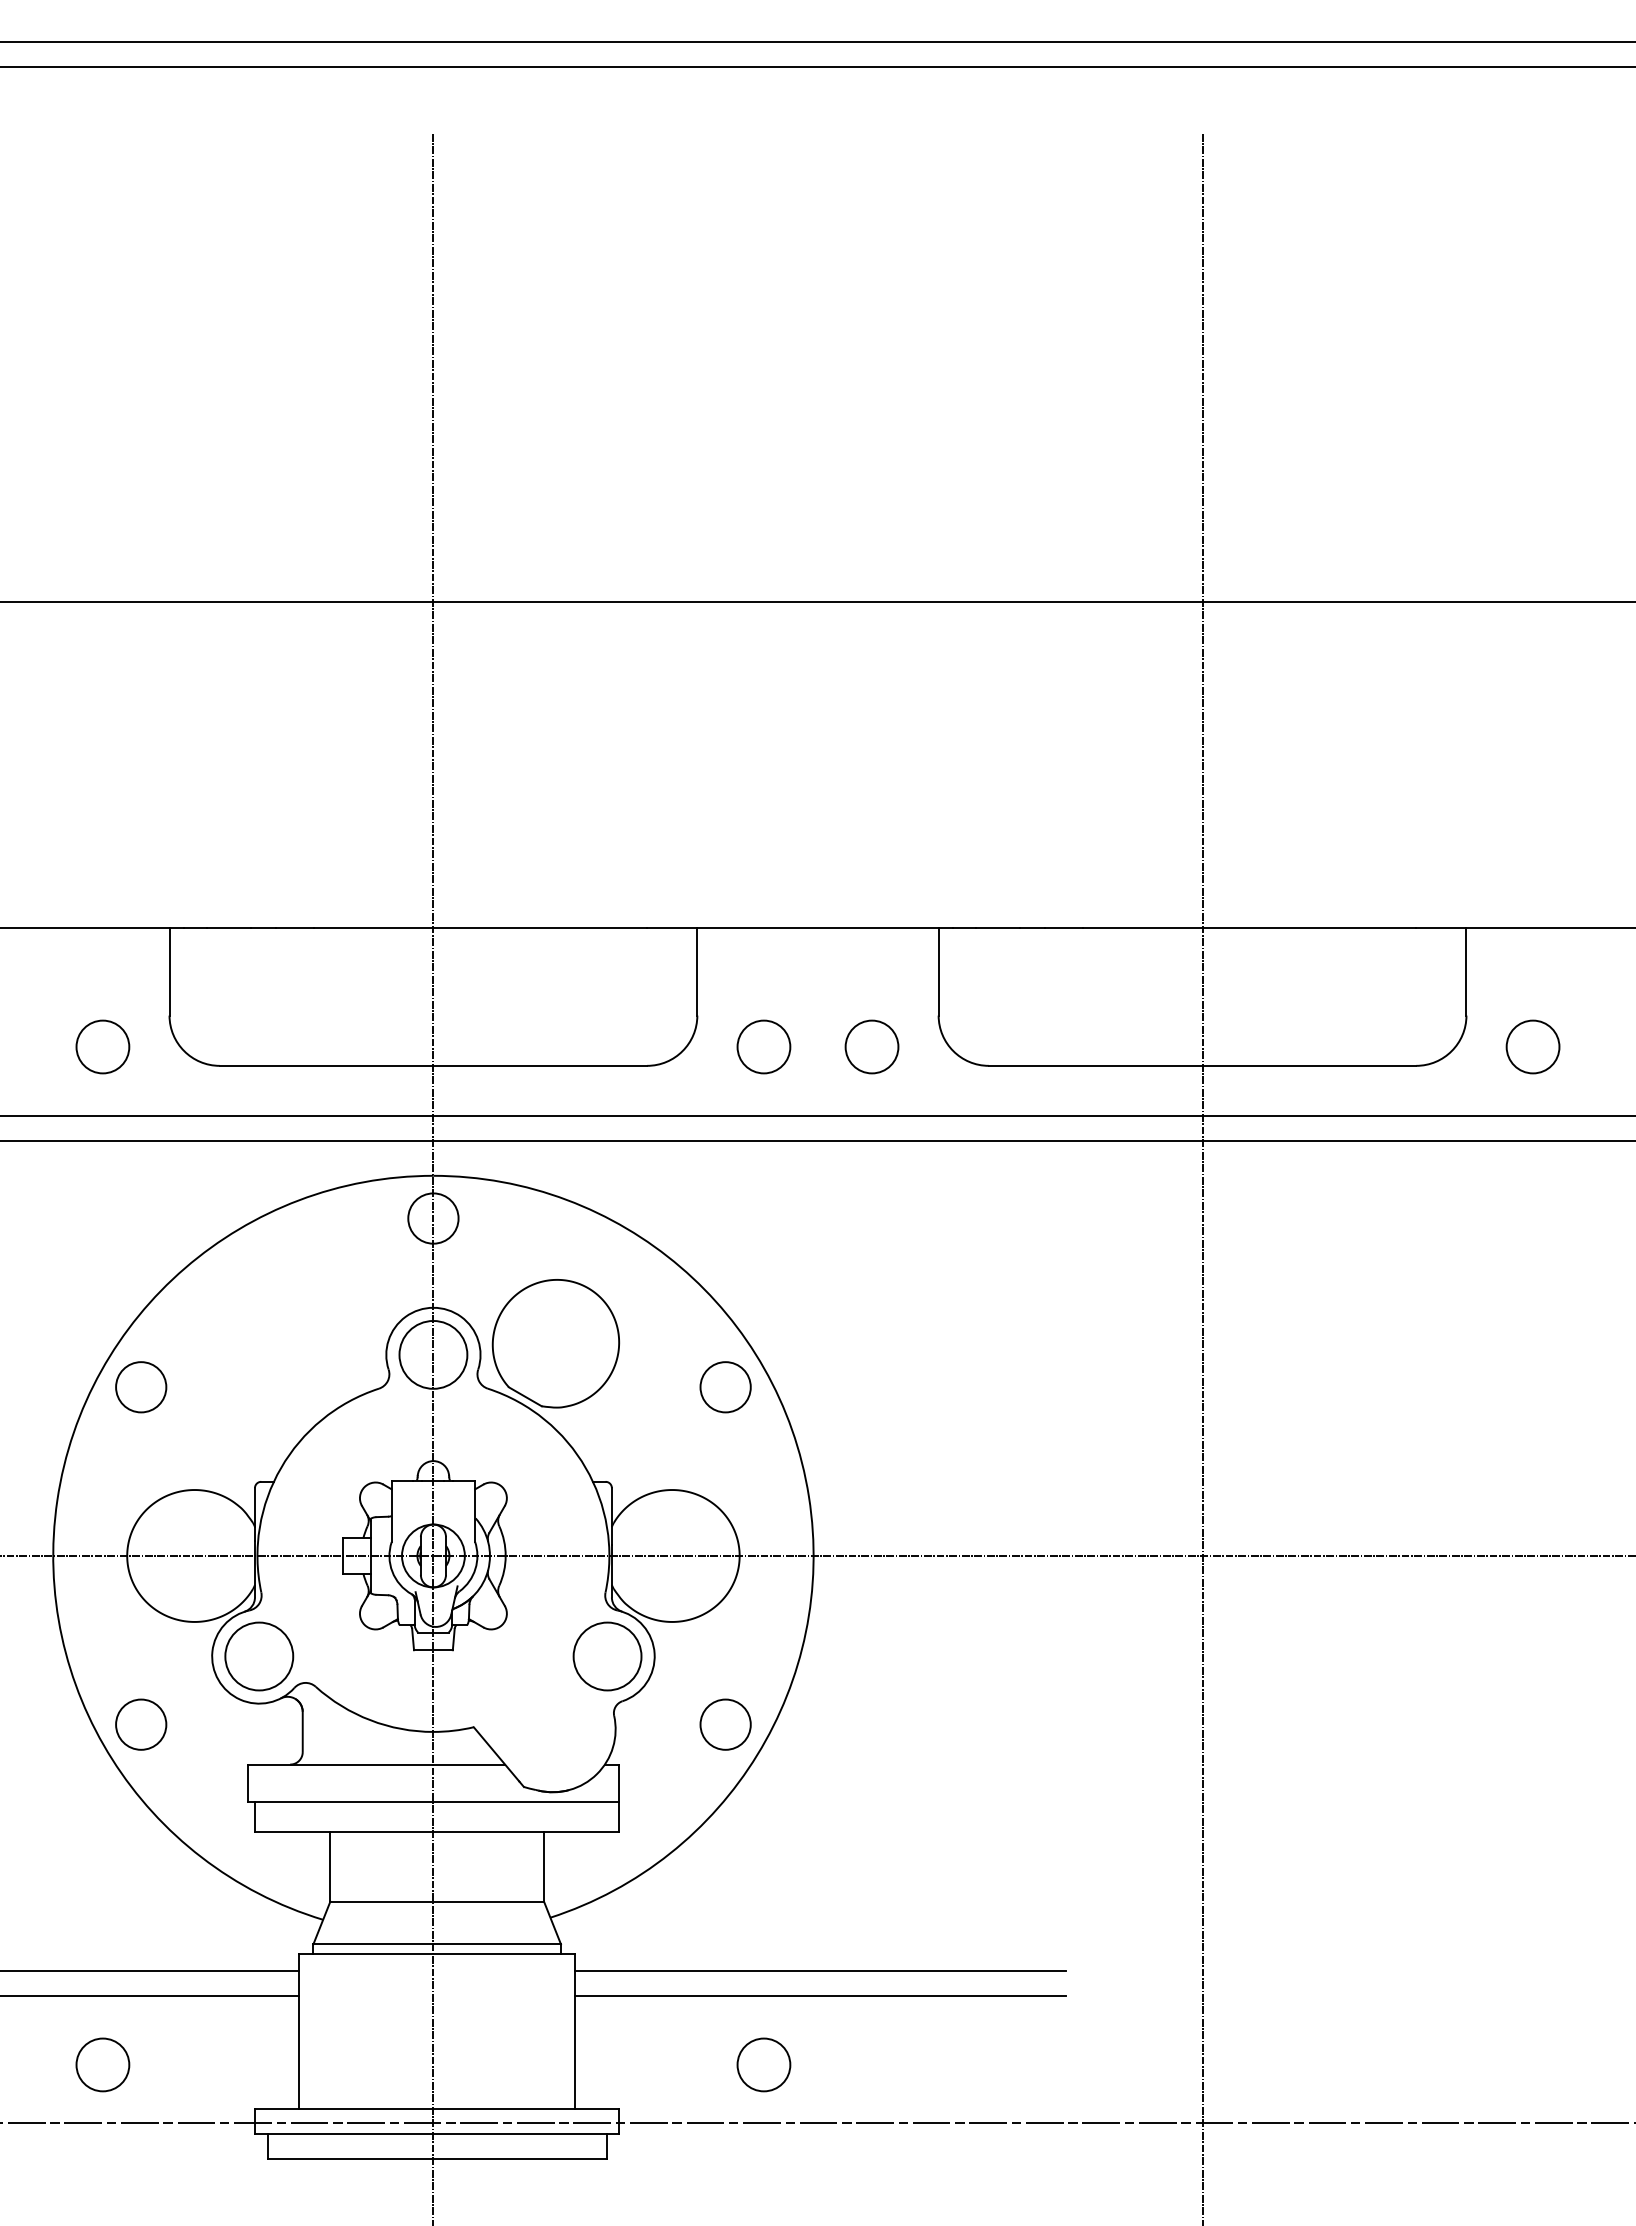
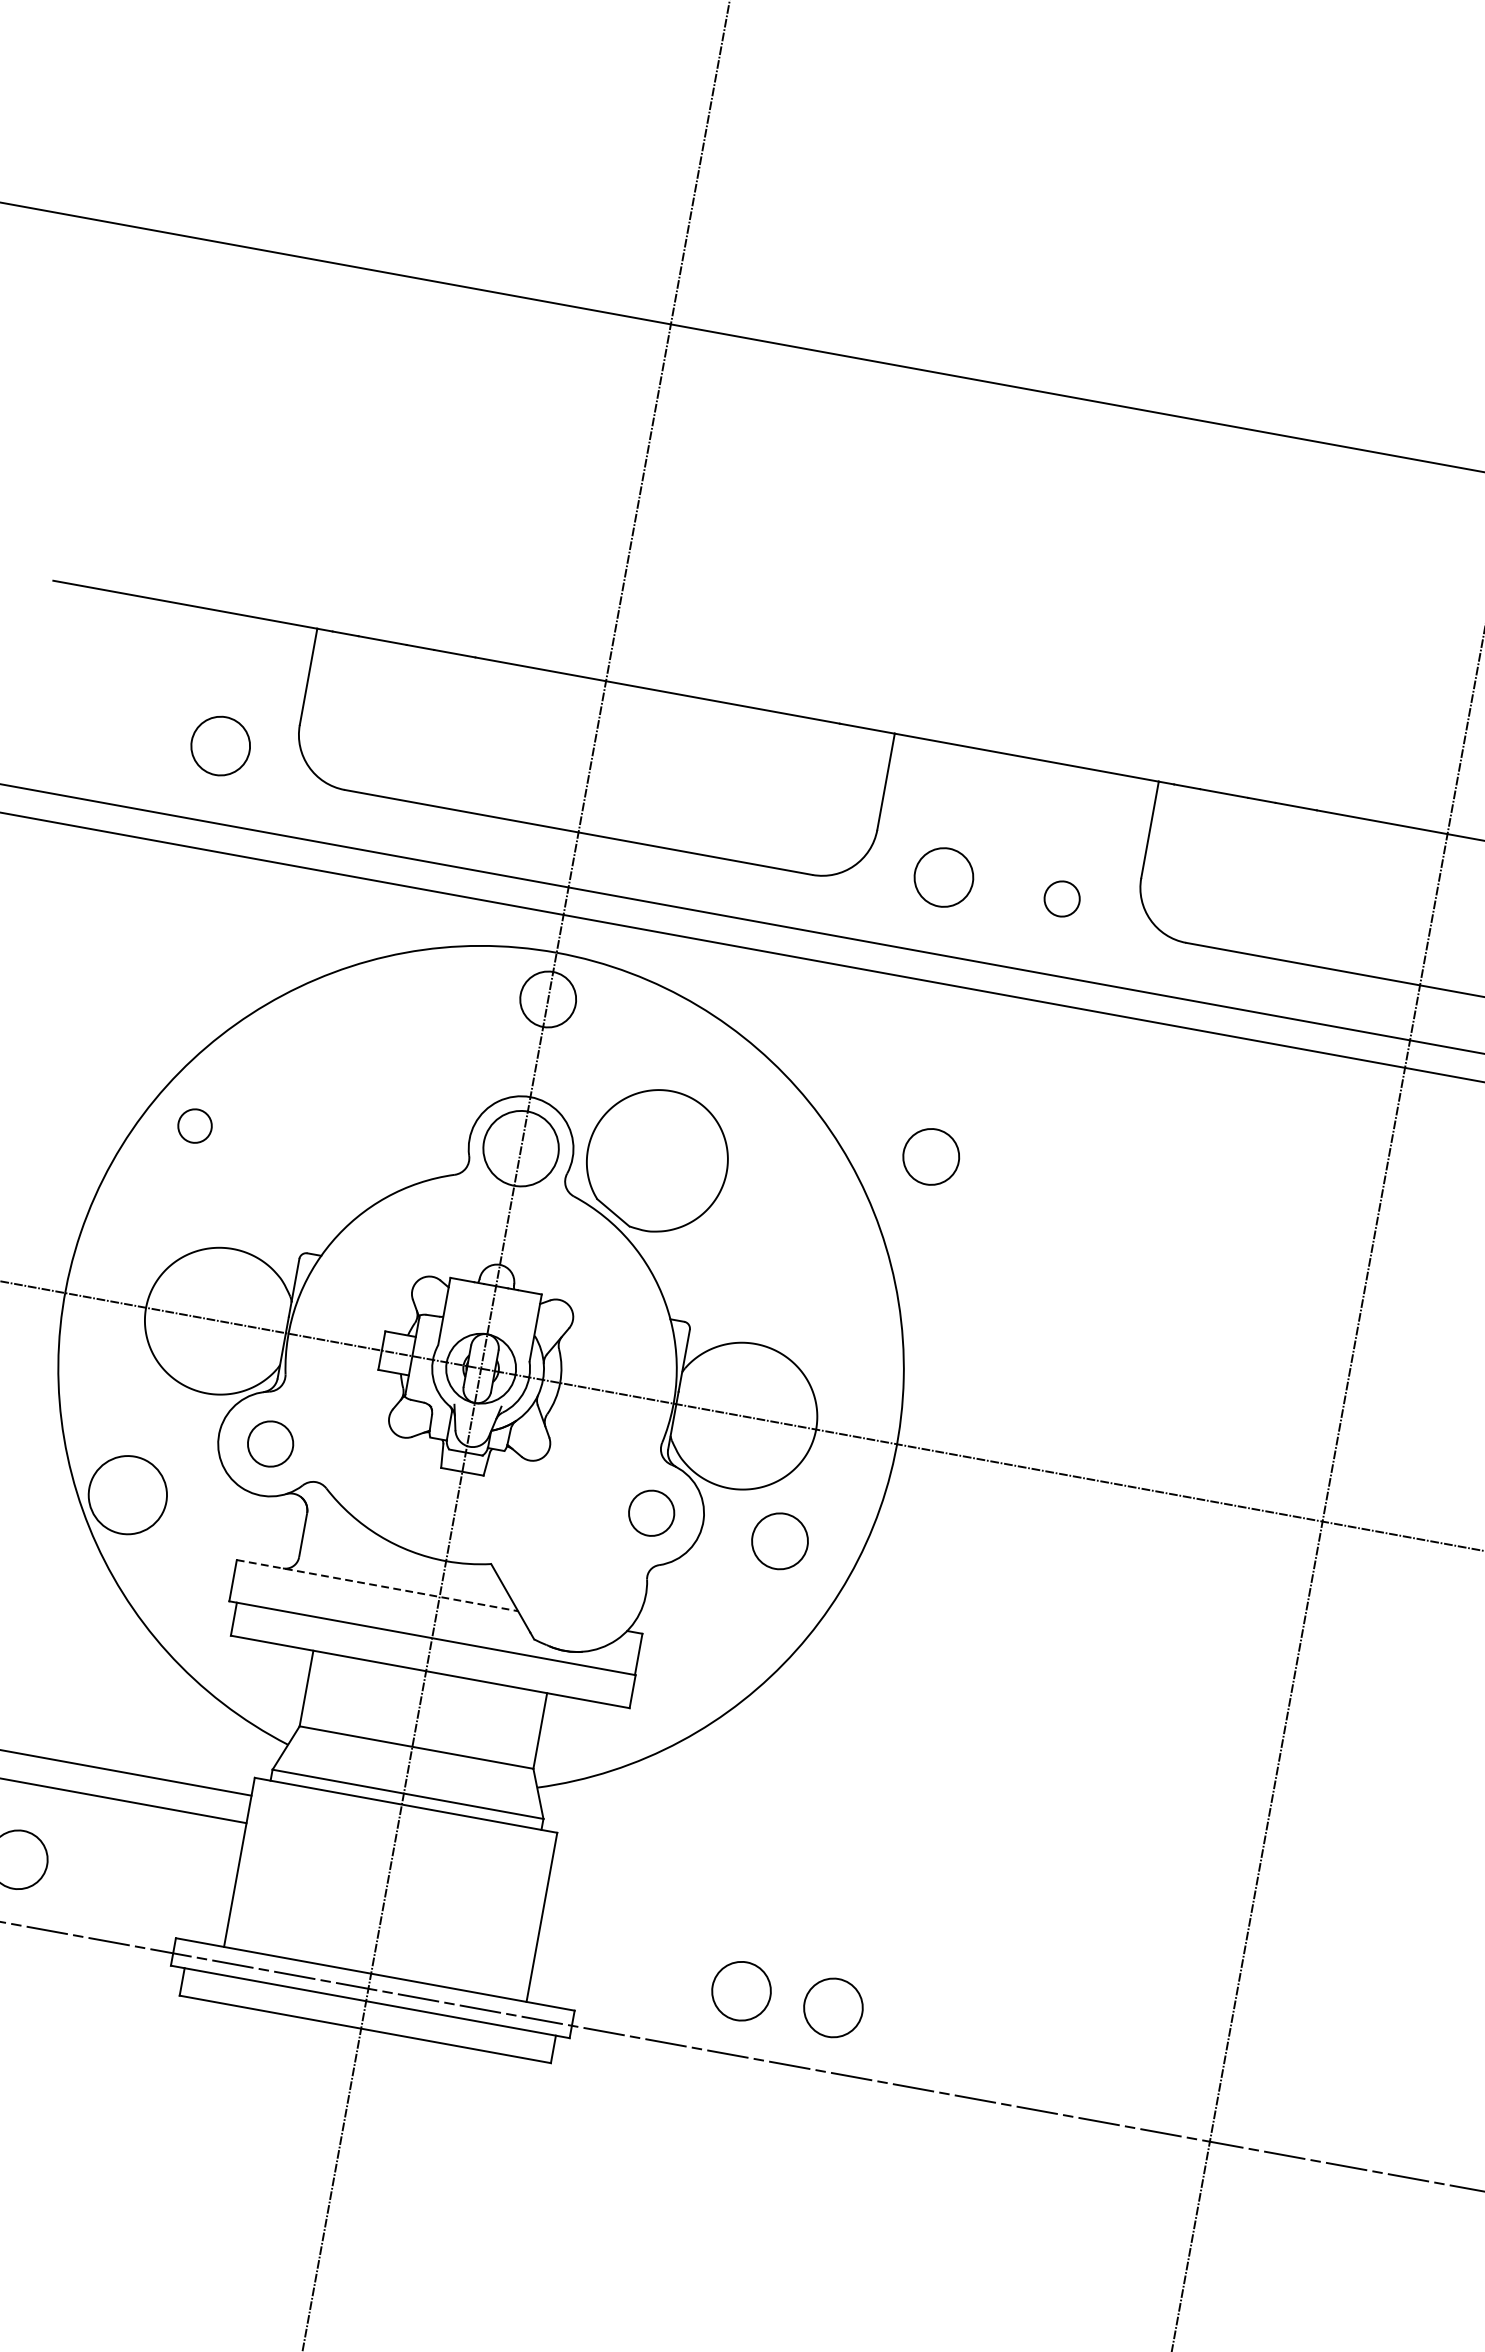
circle: (871, 1046) -> (1061, 898), size x0.6
circle: (141, 1387) -> (195, 1126), size x0.6
circle: (725, 1387) -> (931, 1157), moved
circle: (259, 1656) -> (270, 1444), size x0.6
circle: (607, 1656) -> (651, 1513), size x0.6
circle: (141, 1724) -> (128, 1495), size x1.4
circle: (725, 1724) -> (779, 1541), moved
line: (376, 1764) -> (377, 1585), solid -> dashed
line: (820, 1970) -> (822, 1899), removed
line: (820, 1995) -> (817, 1926), removed
circle: (847, 2064) -> (833, 2007), added

